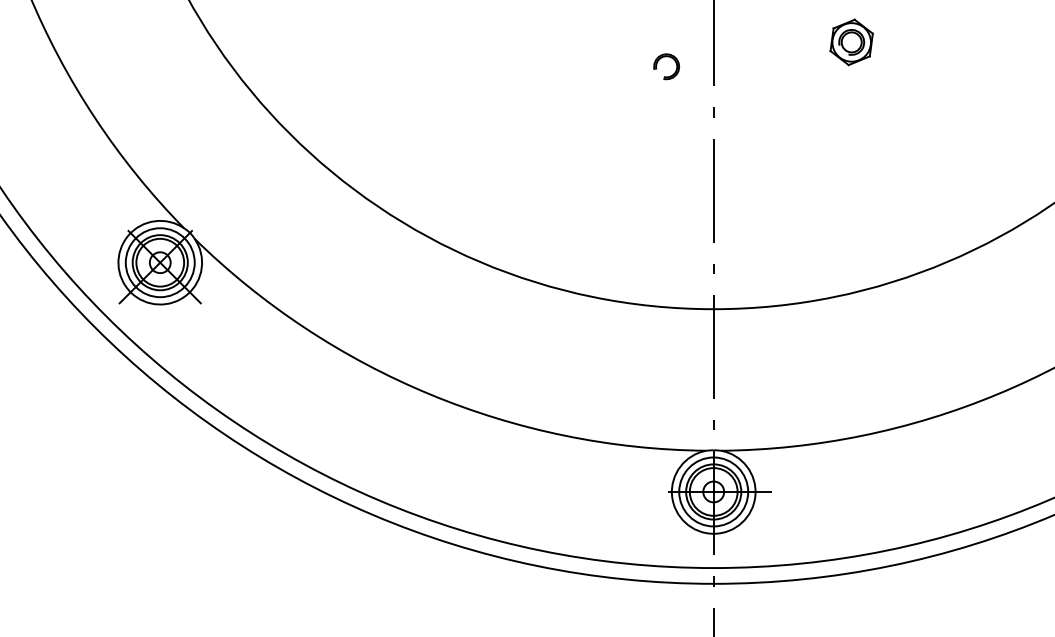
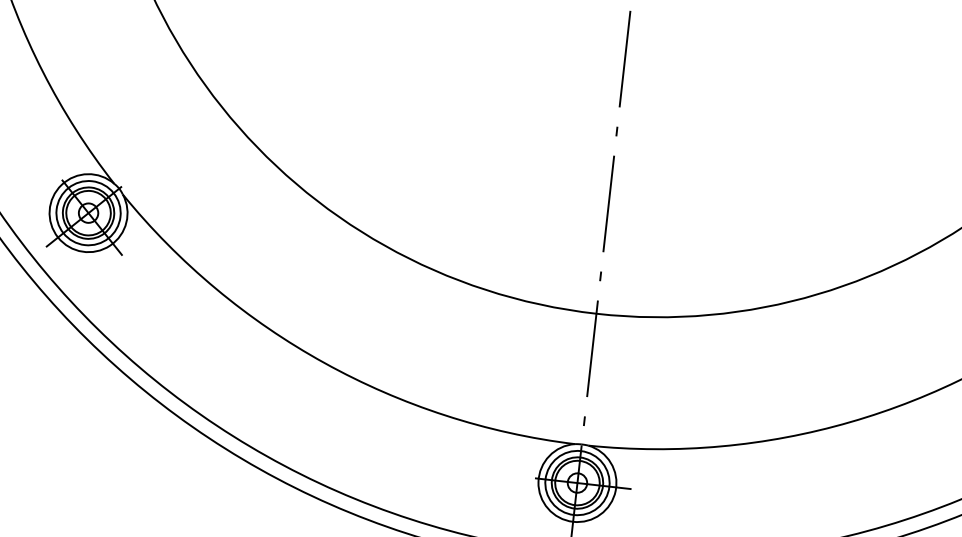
part: (851, 42) -> (751, 80), removed
part: (665, 57) -> (577, 75), removed

